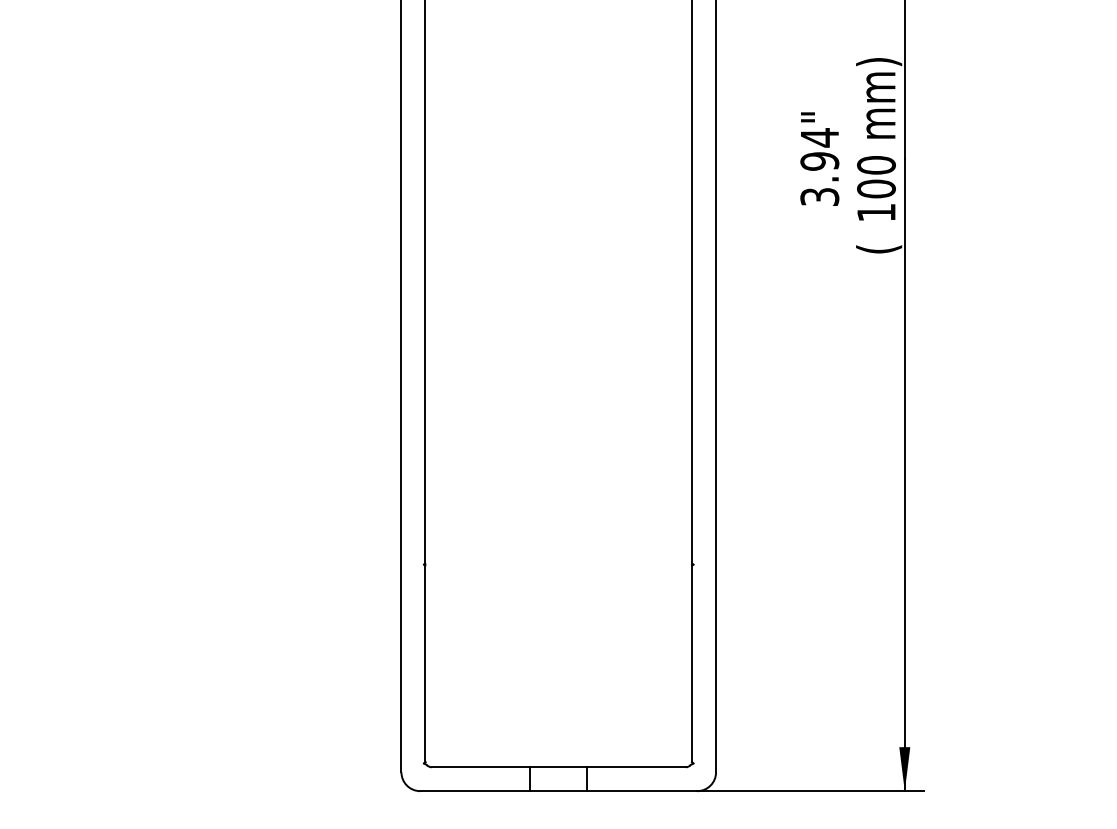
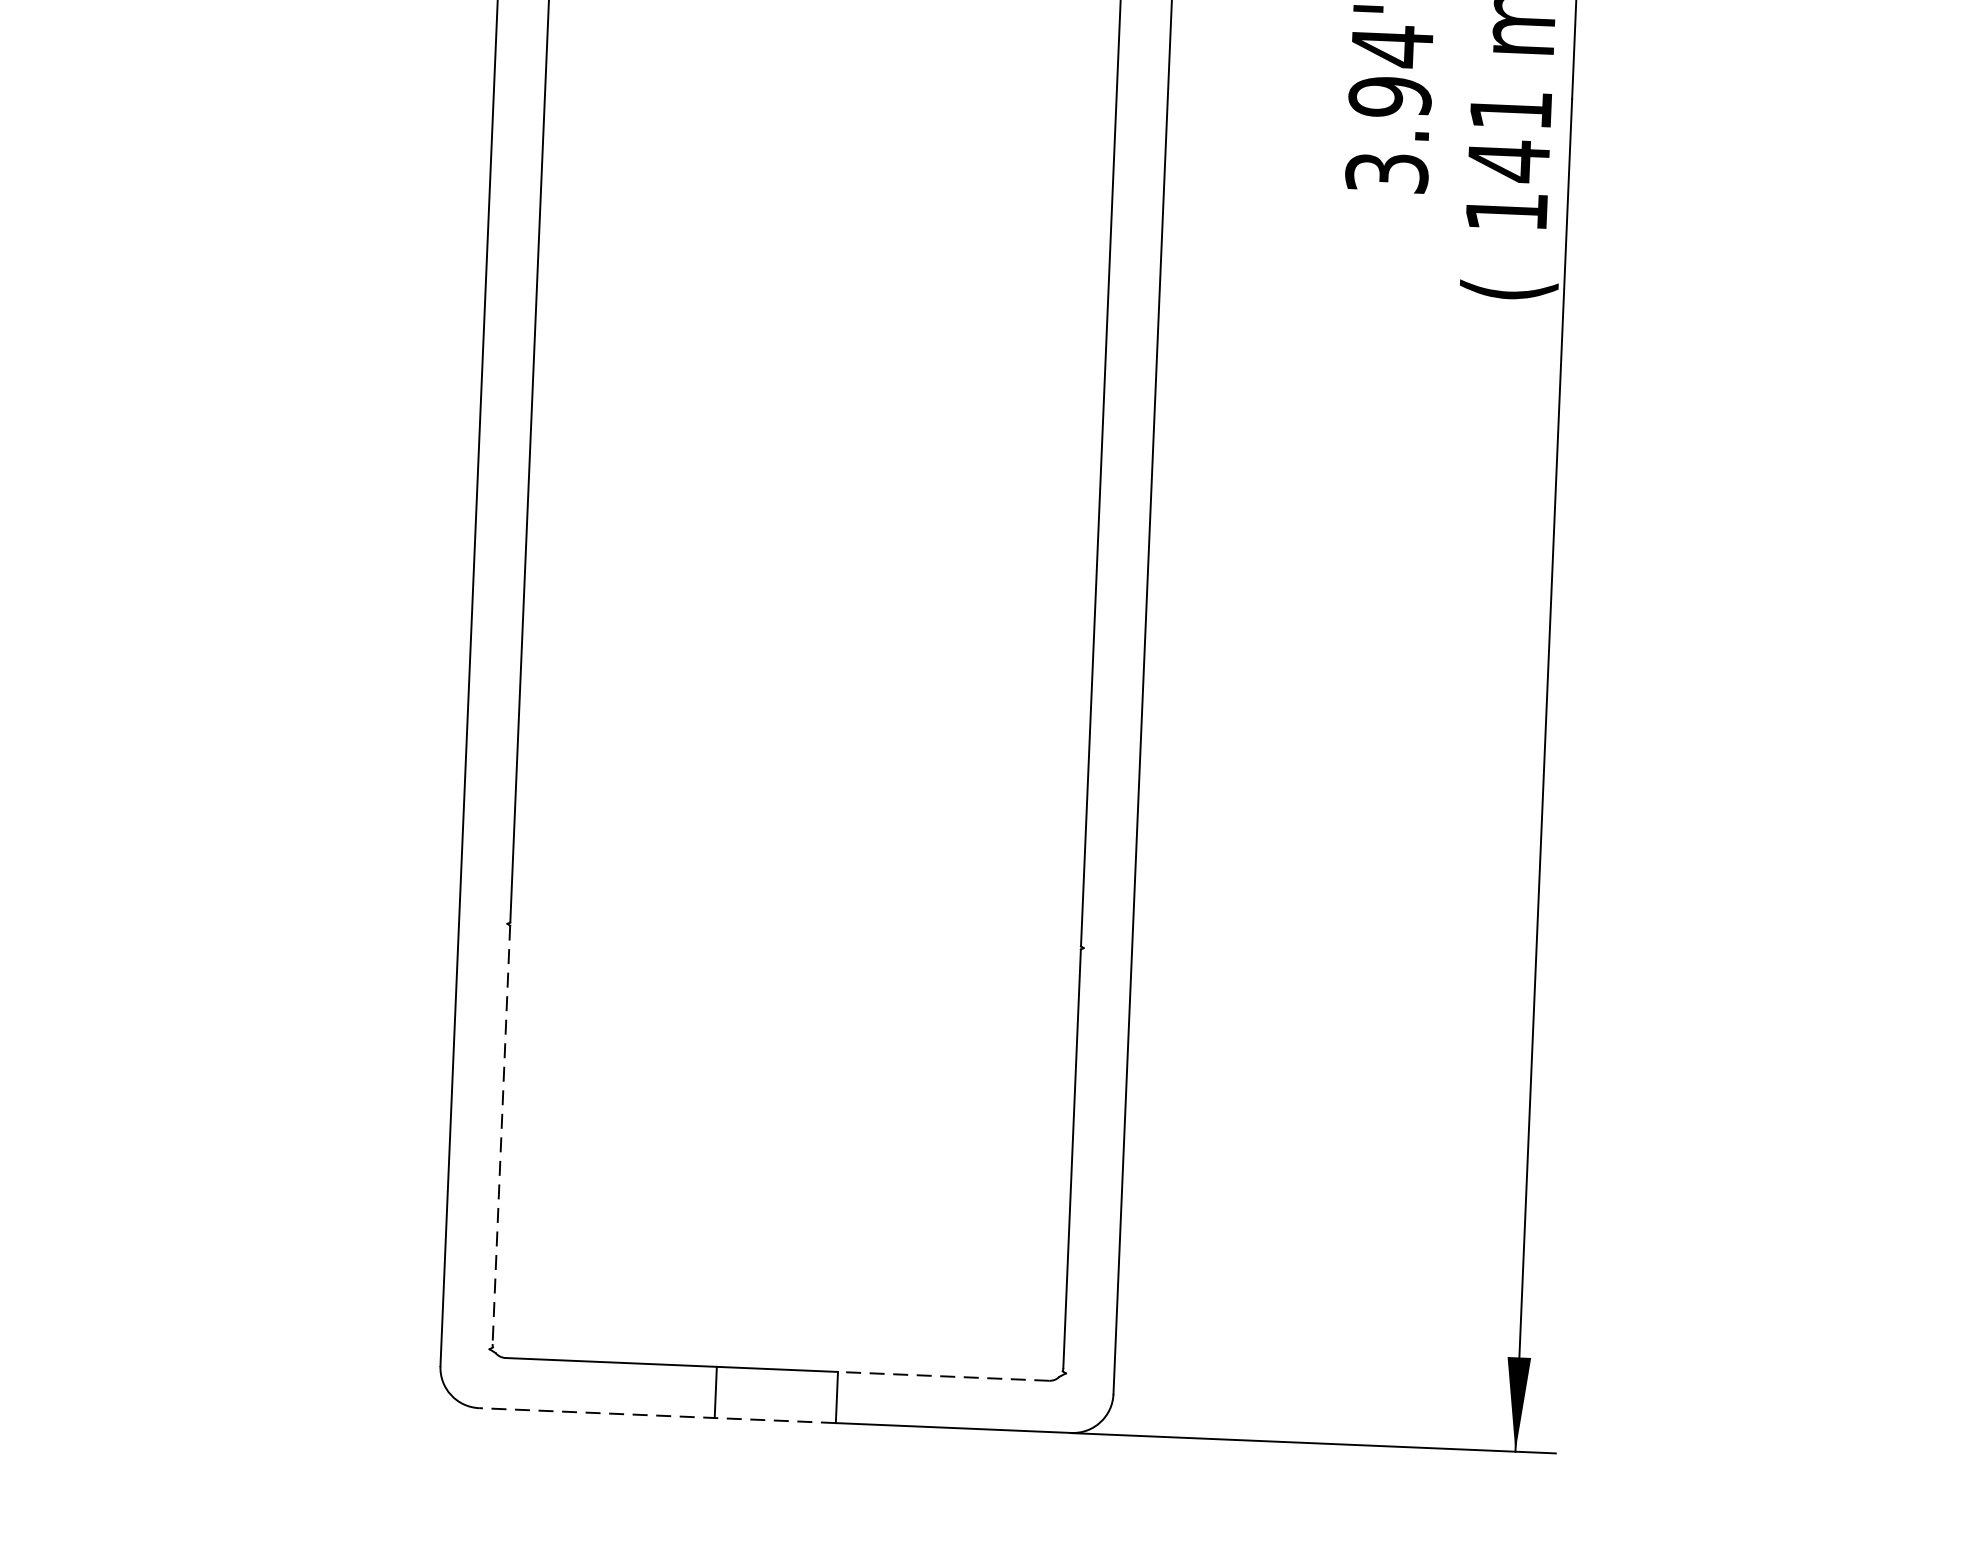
text: (876, 177) -> (1509, 136), 100 -> 141
line: (425, 663) -> (501, 1135), solid -> dashed
line: (635, 767) -> (941, 1376), solid -> dashed
line: (503, 791) -> (657, 1416), solid -> dashed

